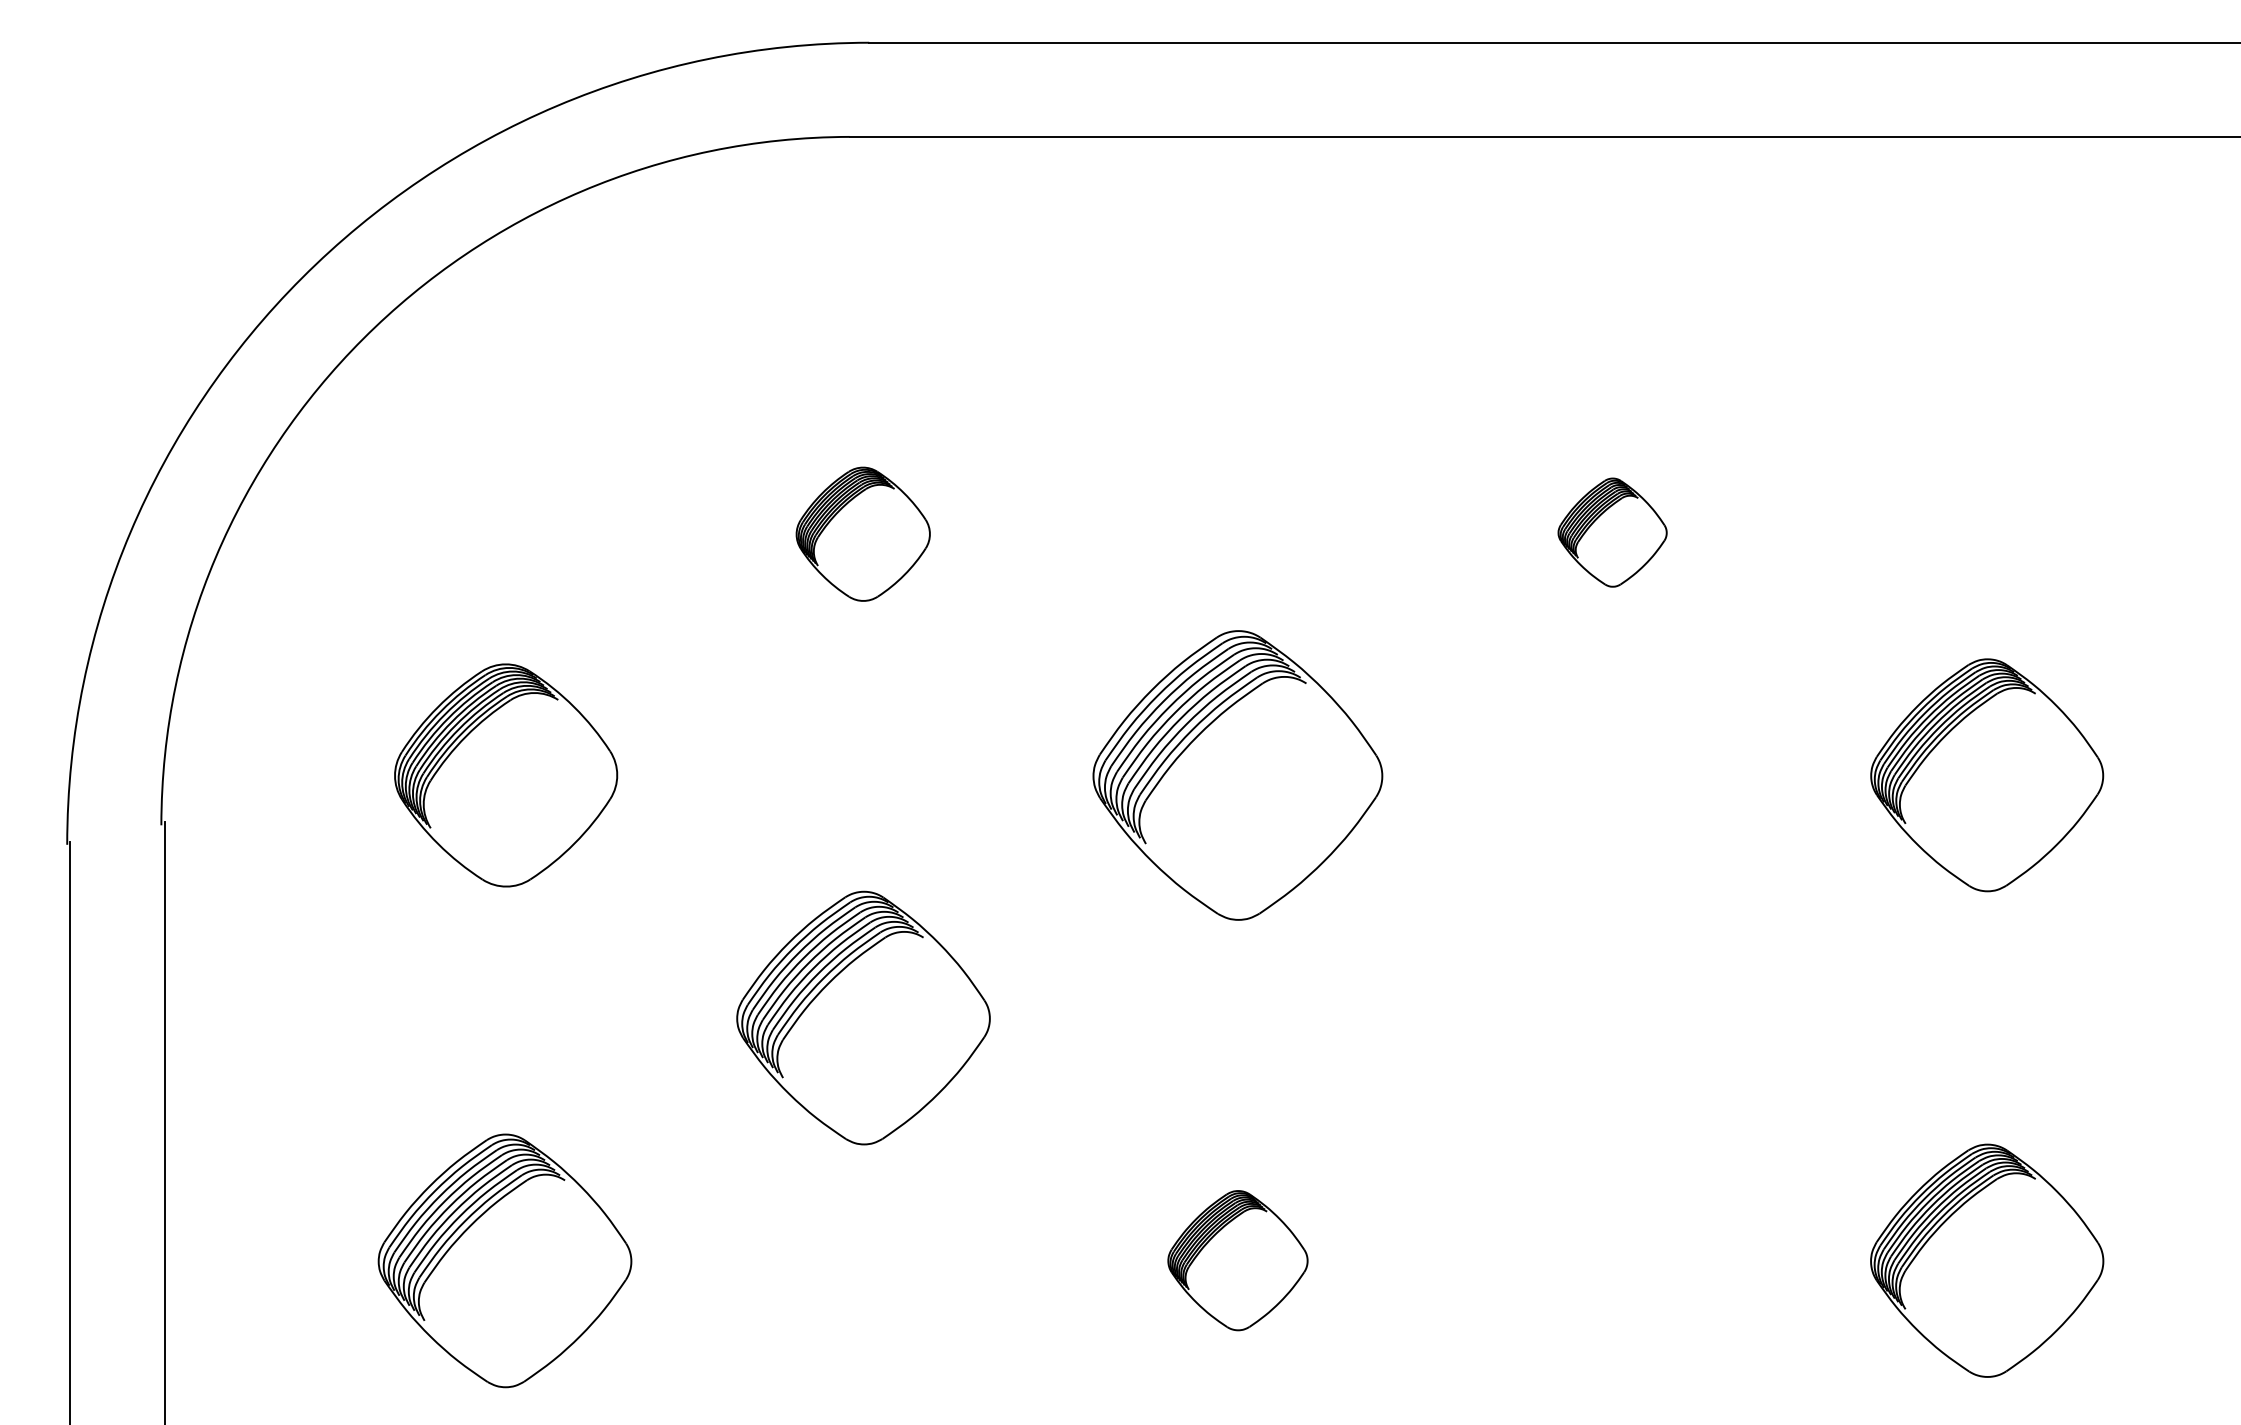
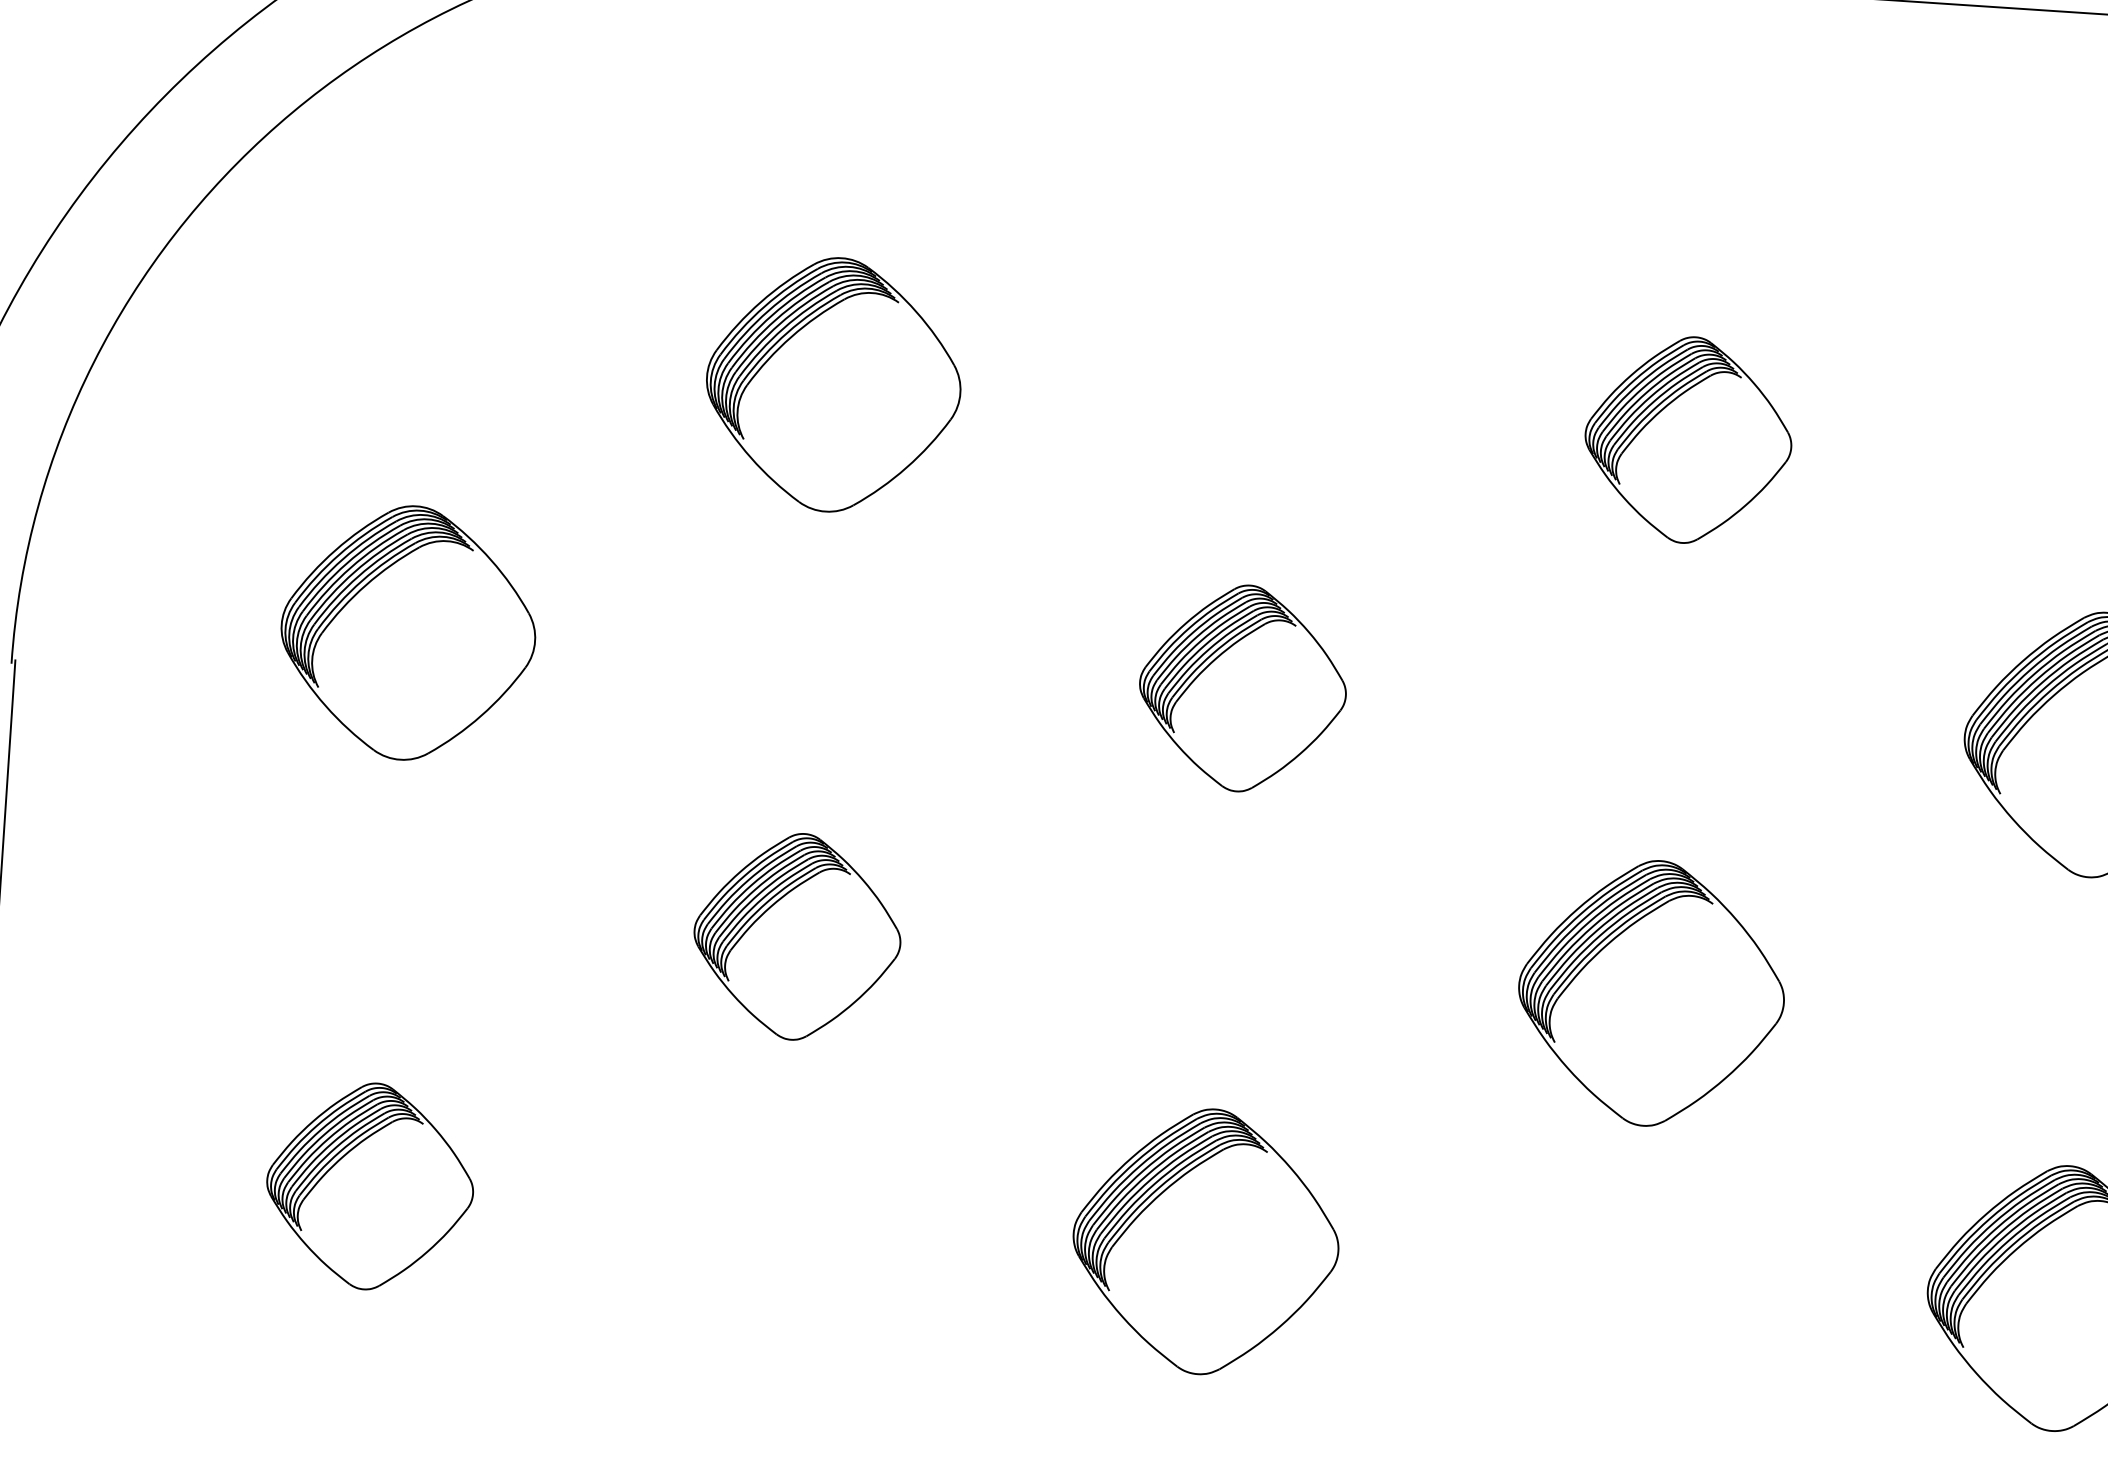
part: (1612, 532) -> (1688, 439), size x1.67
part: (863, 534) -> (834, 385), size x1.67
part: (1238, 775) -> (1243, 688), size x0.62
part: (1612, 1017) -> (1651, 992), added
part: (863, 1018) -> (797, 937), size x0.71
part: (504, 1260) -> (369, 1185), size x0.71
part: (1237, 1260) -> (1205, 1241), size x1.67

